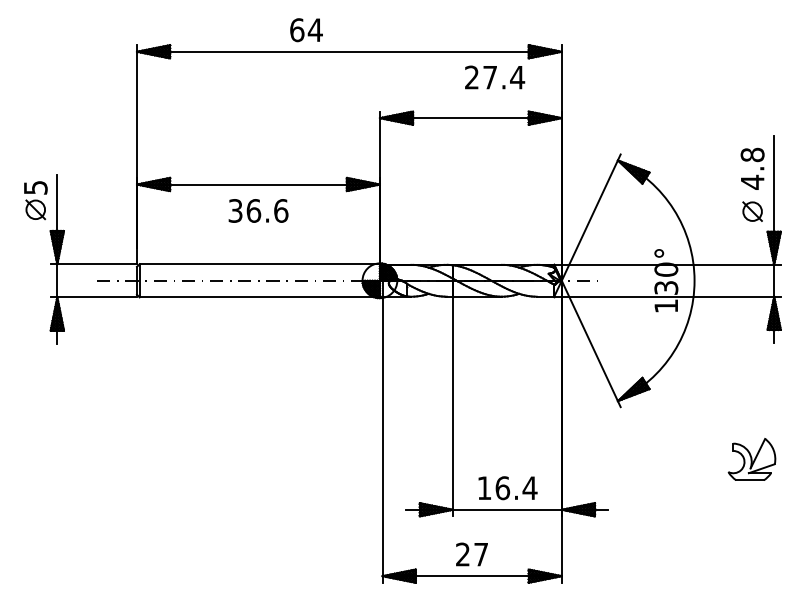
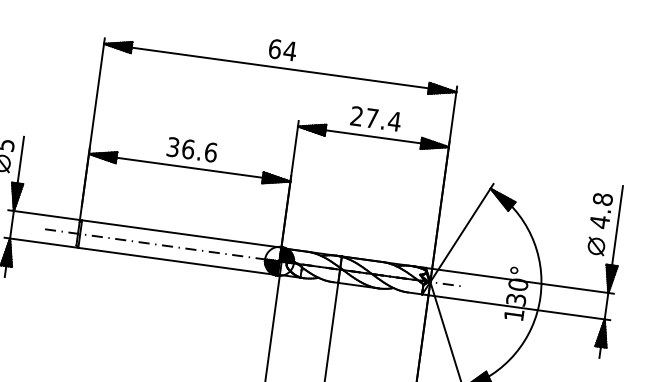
text: (306, 30) -> (282, 50), moved
text: (495, 77) -> (376, 118), moved
text: (258, 210) -> (192, 149), moved

